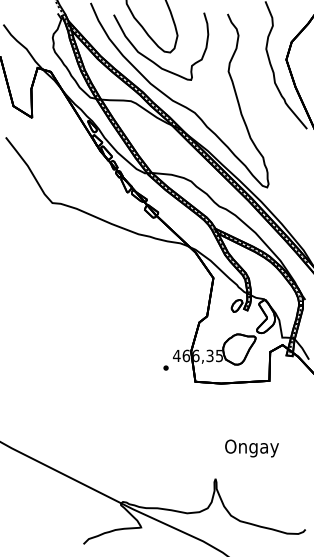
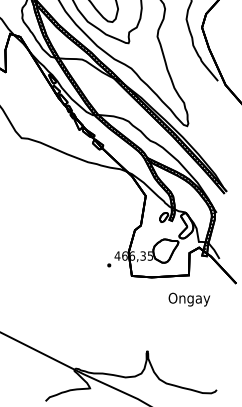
text: (251, 448) -> (189, 299), moved

